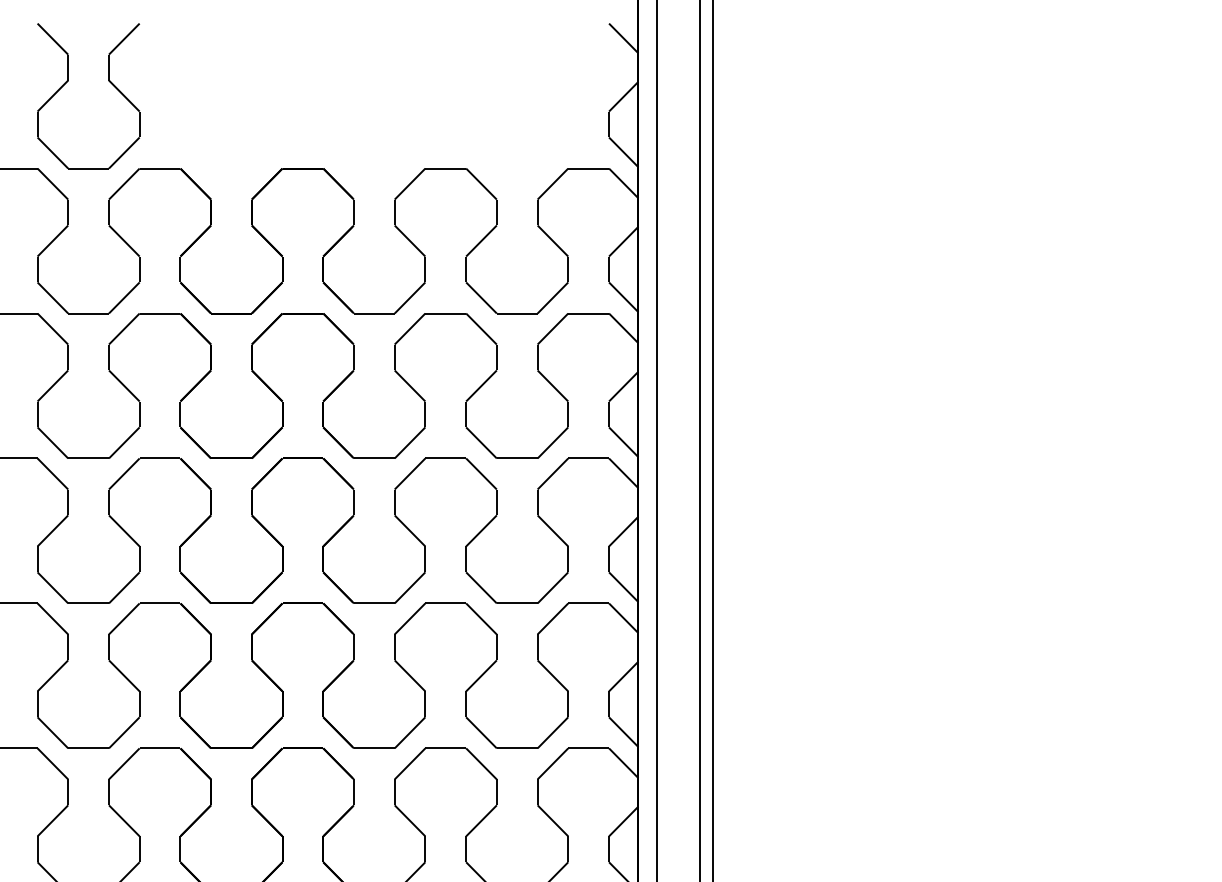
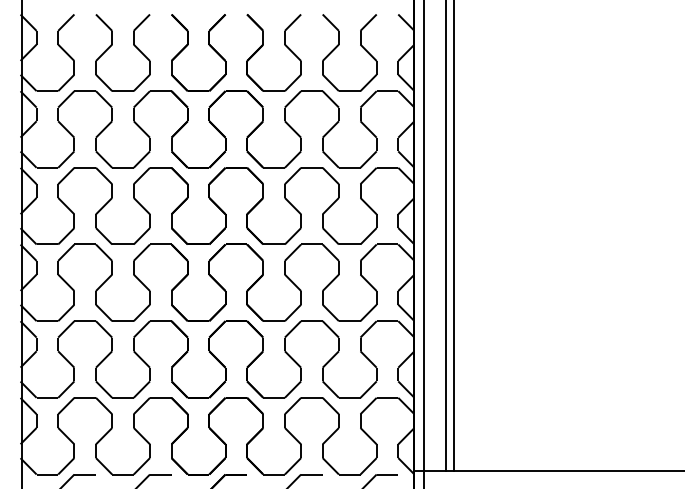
part: (212, 82) -> (188, 45), added
part: (354, 82) -> (263, 45), added
part: (497, 82) -> (339, 45), added

